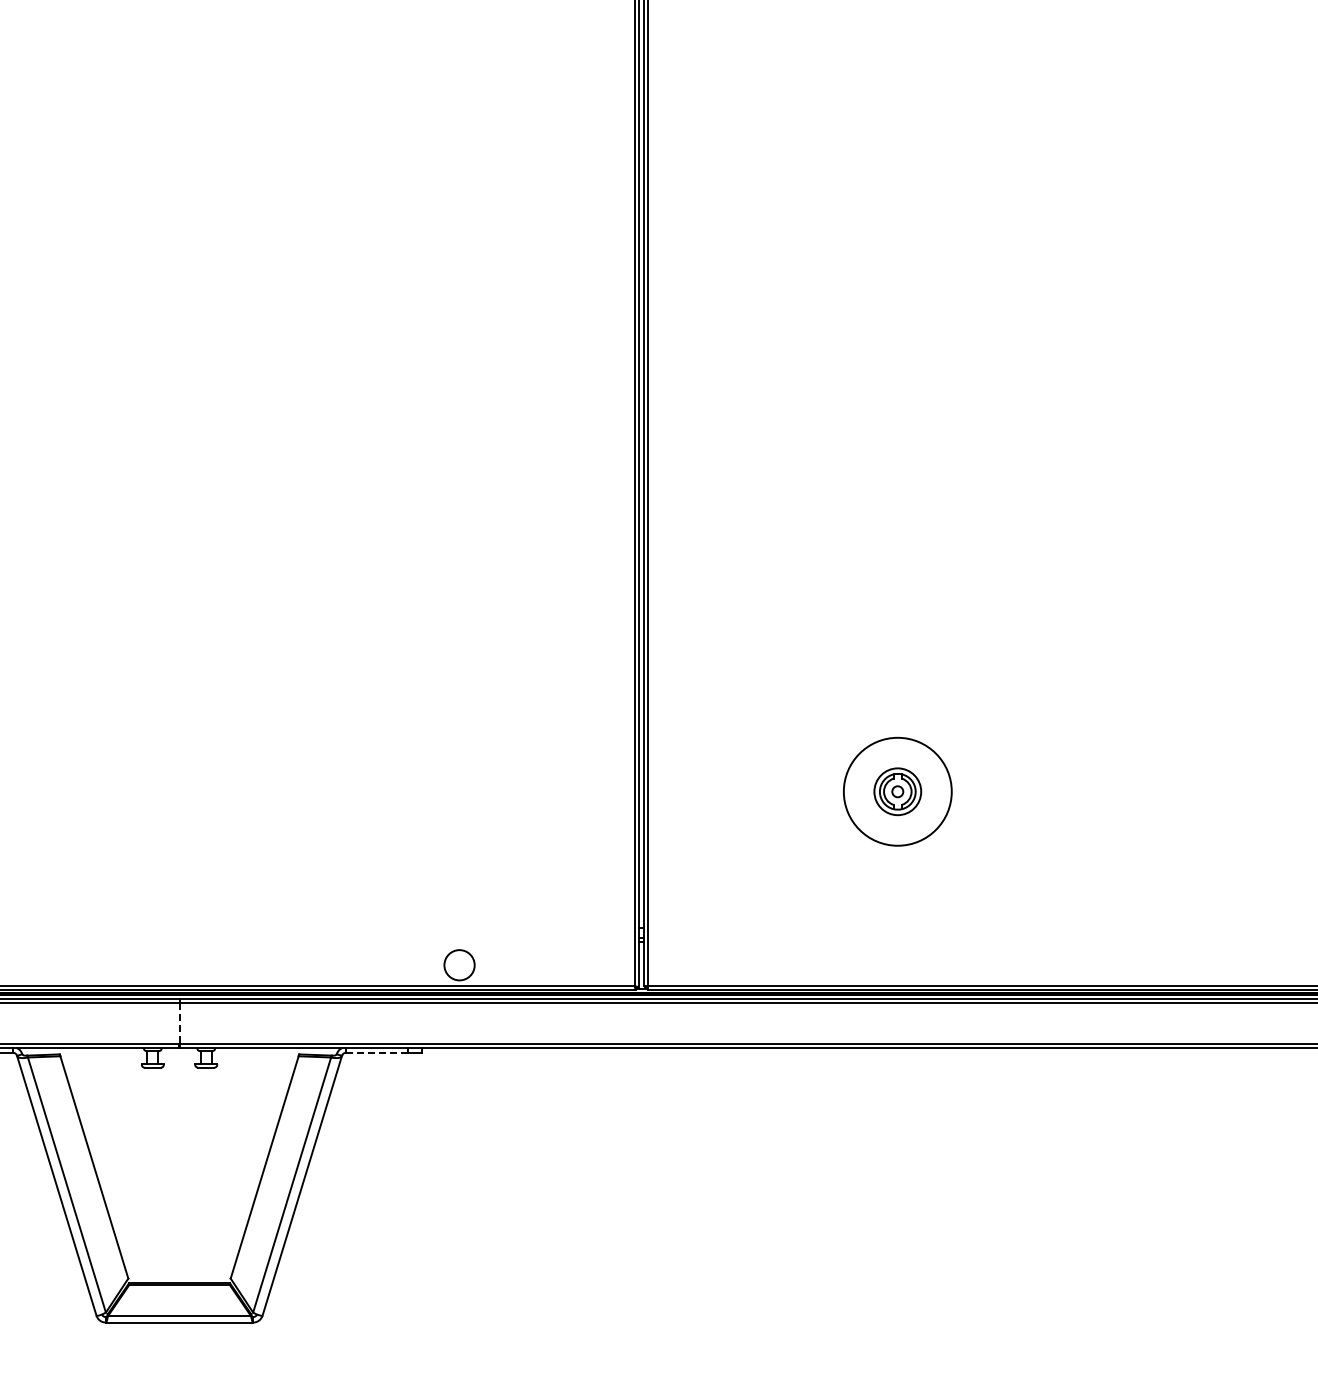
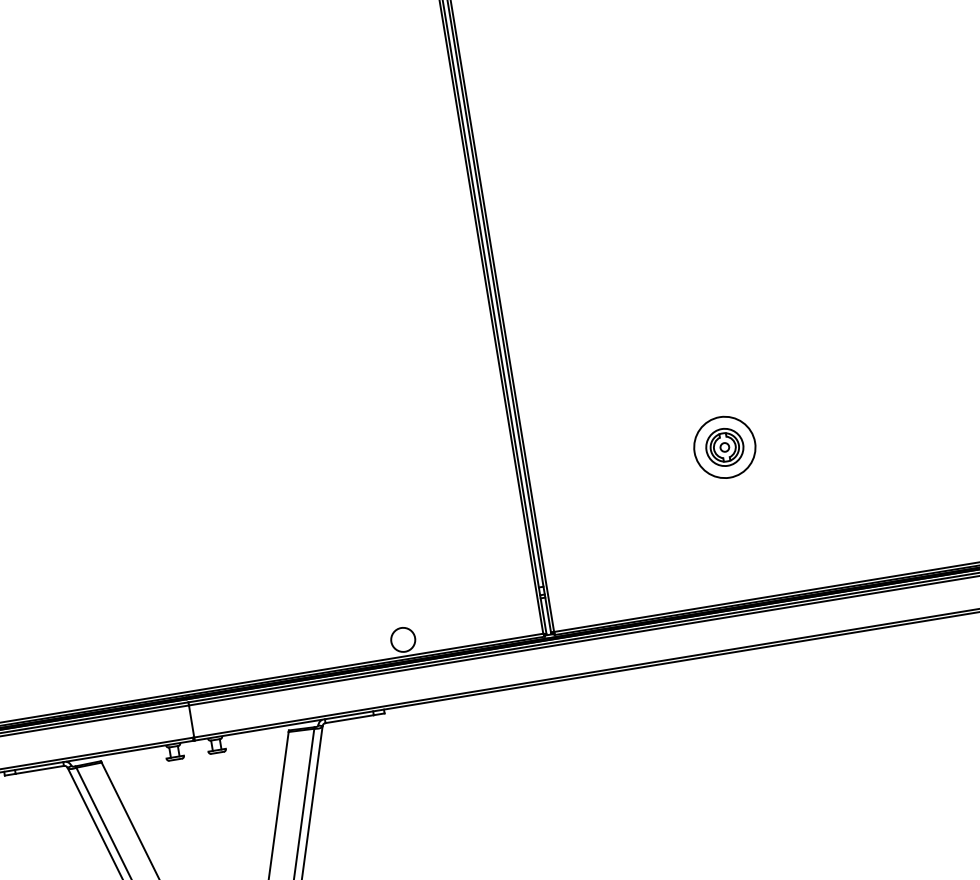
circle: (897, 791) -> (724, 447), size x0.71
line: (180, 1024) -> (191, 722), dashed -> solid
line: (376, 1052) -> (349, 719), dashed -> solid

